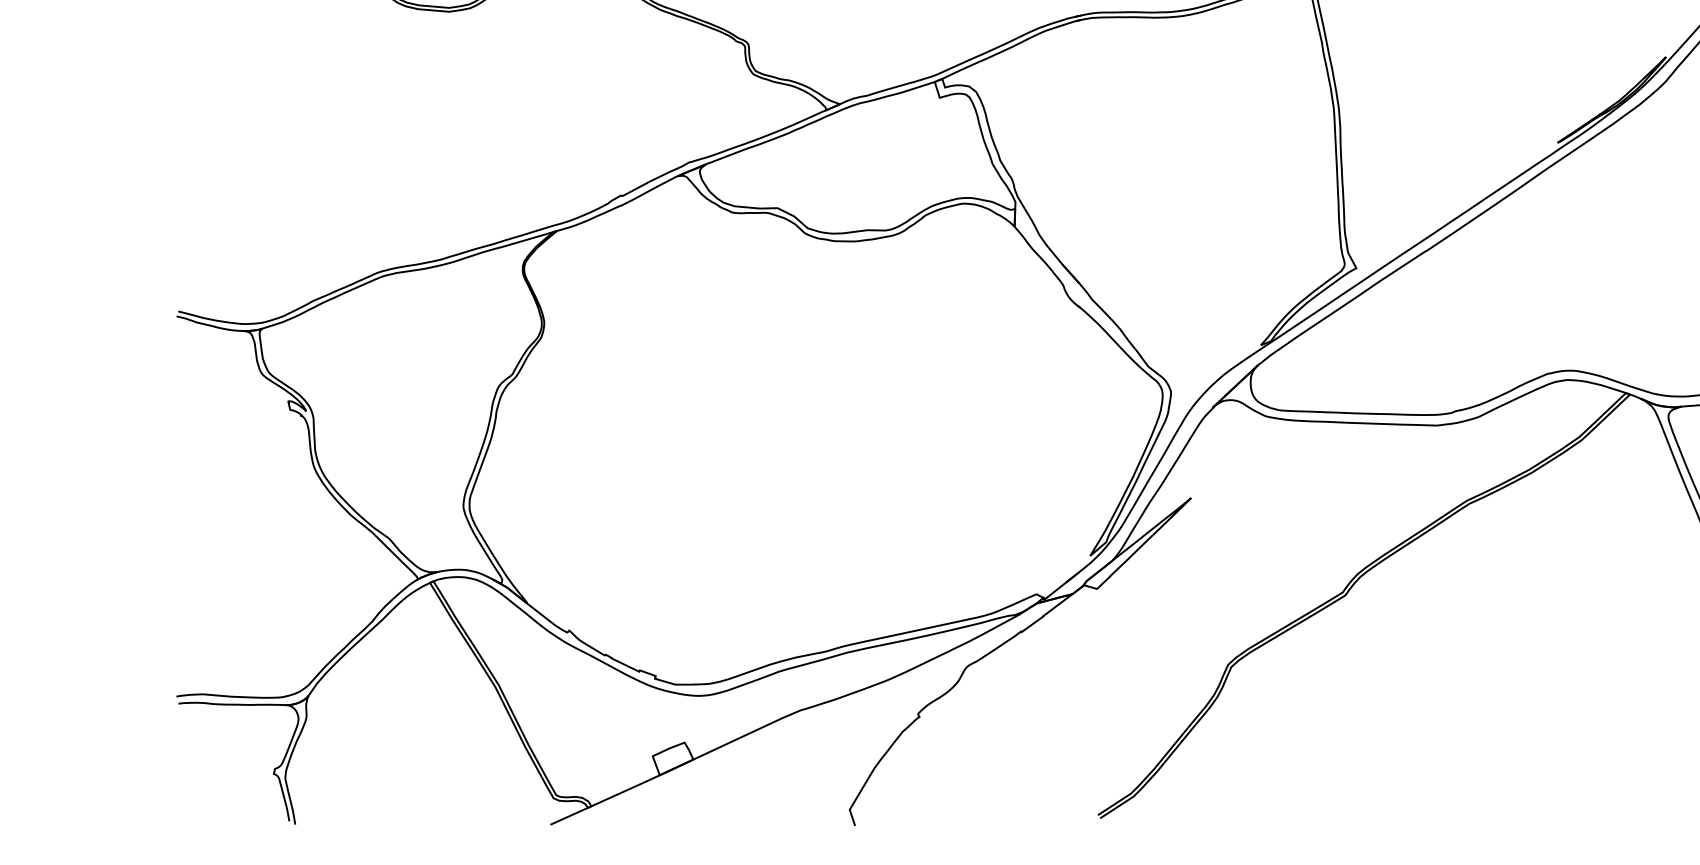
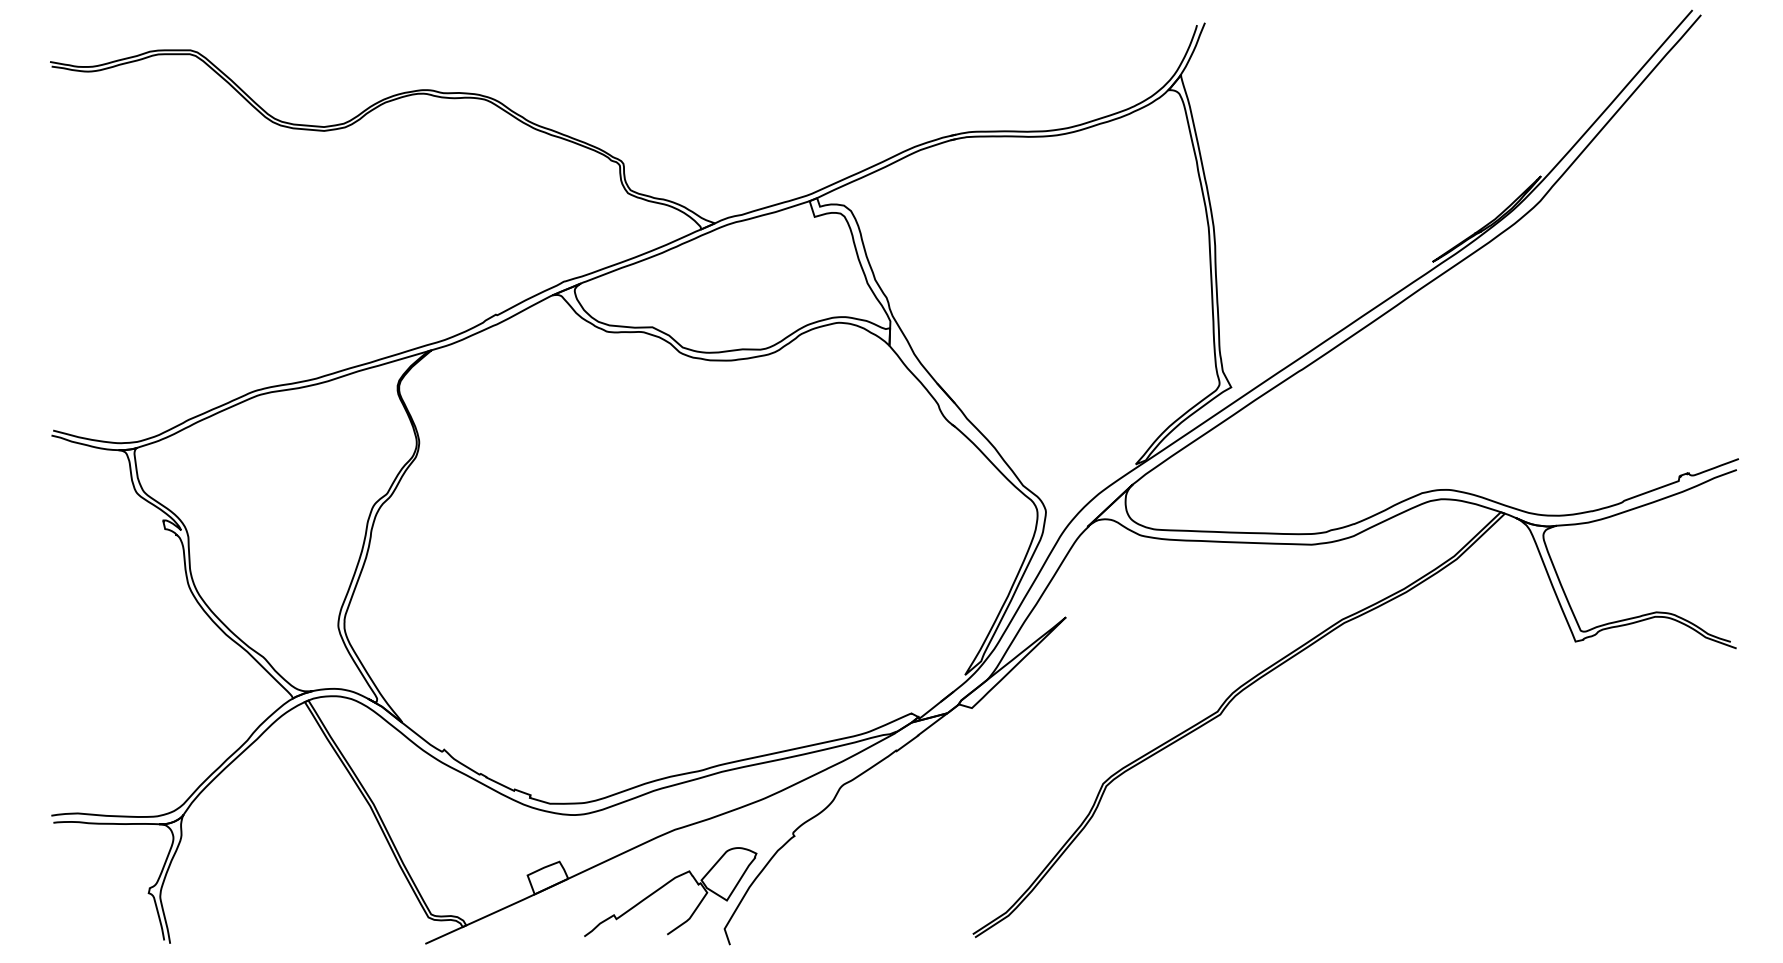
part: (791, 766) -> (666, 885), added

